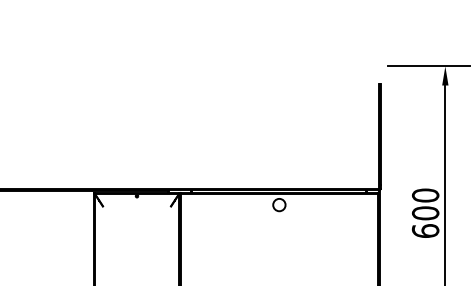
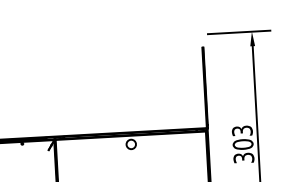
text: (425, 212) -> (242, 143), 600 -> 303

